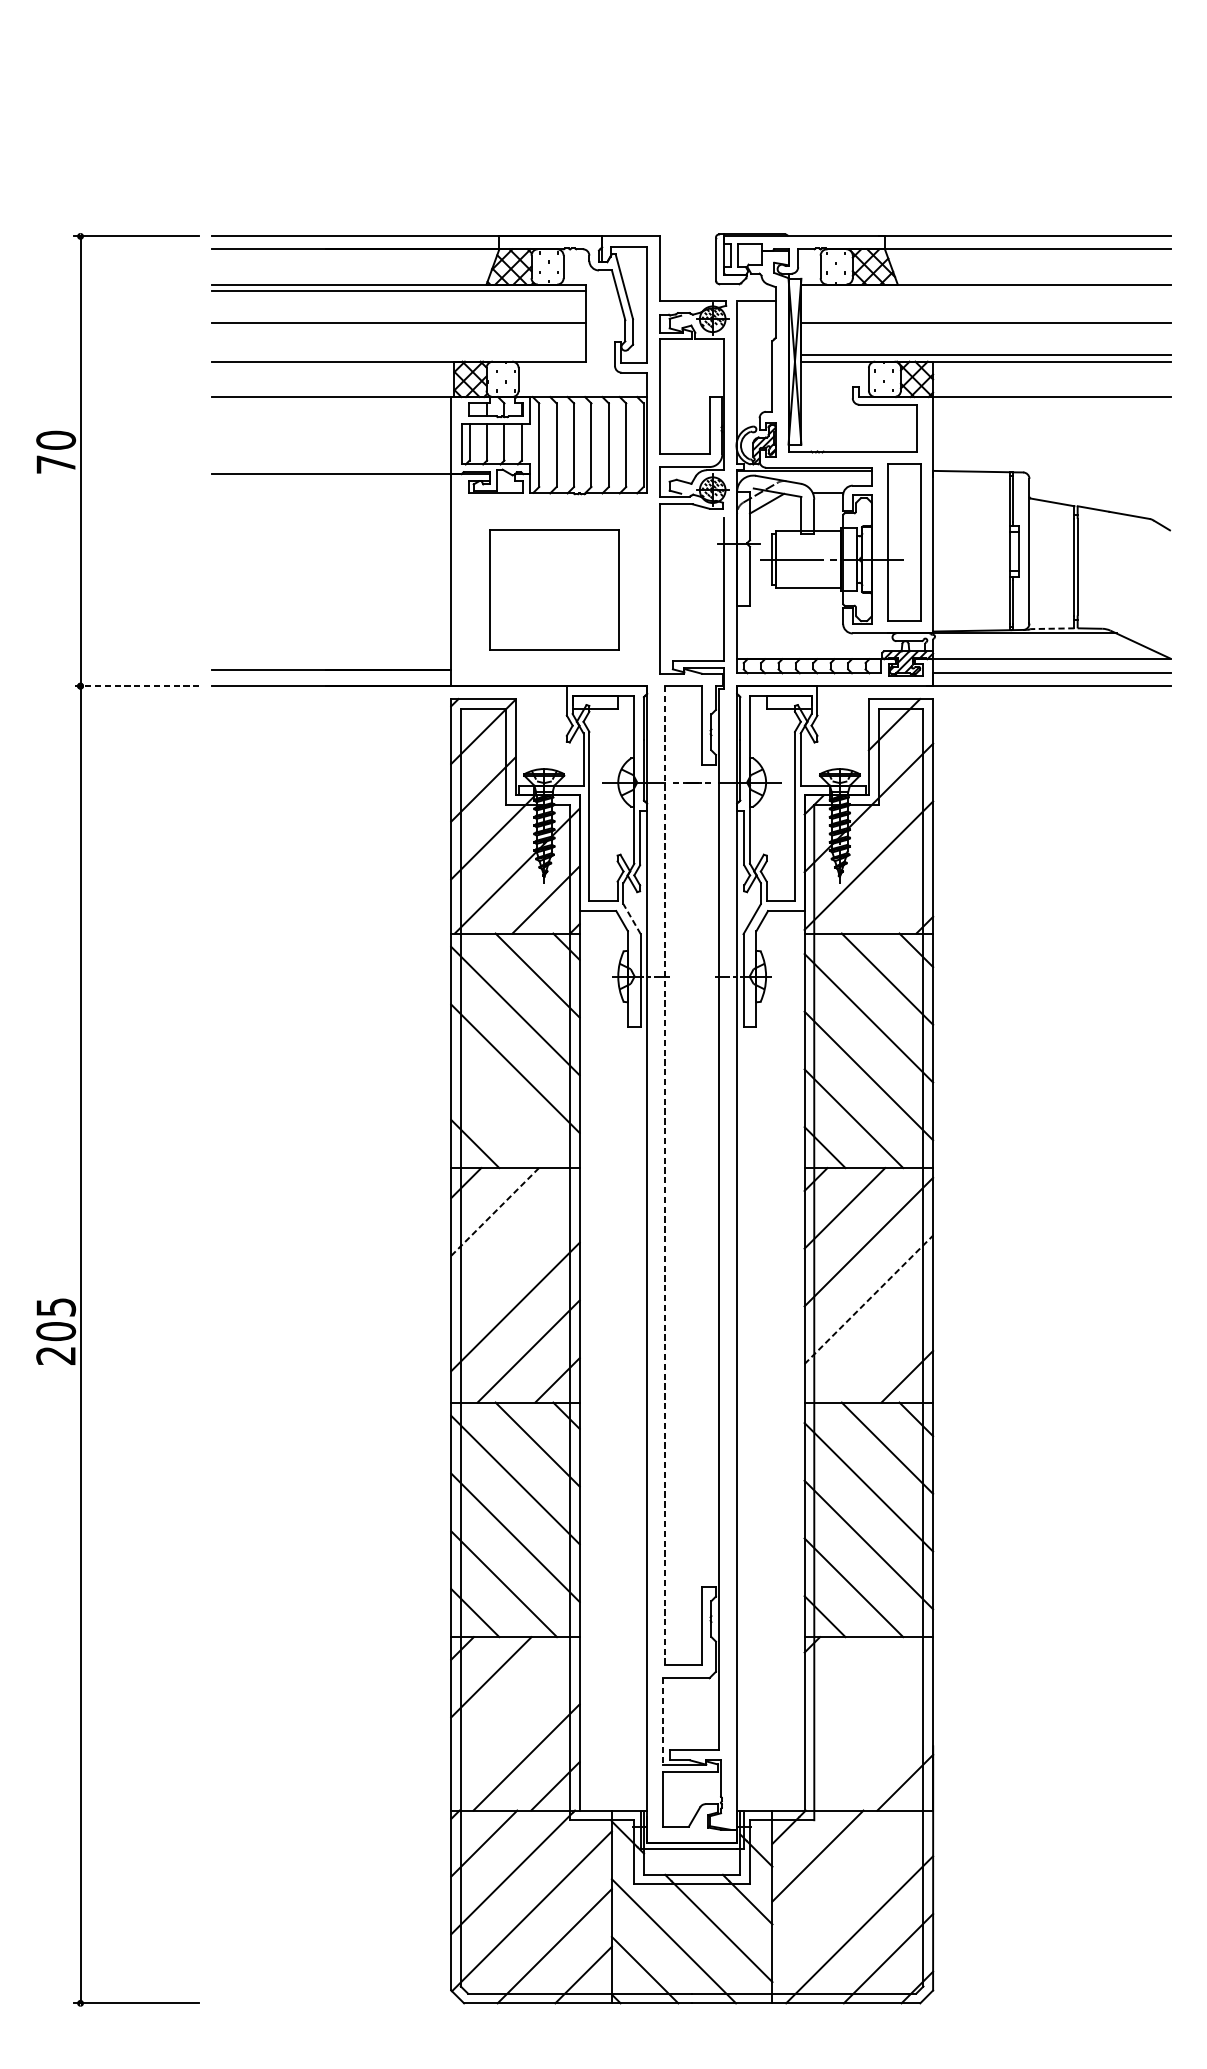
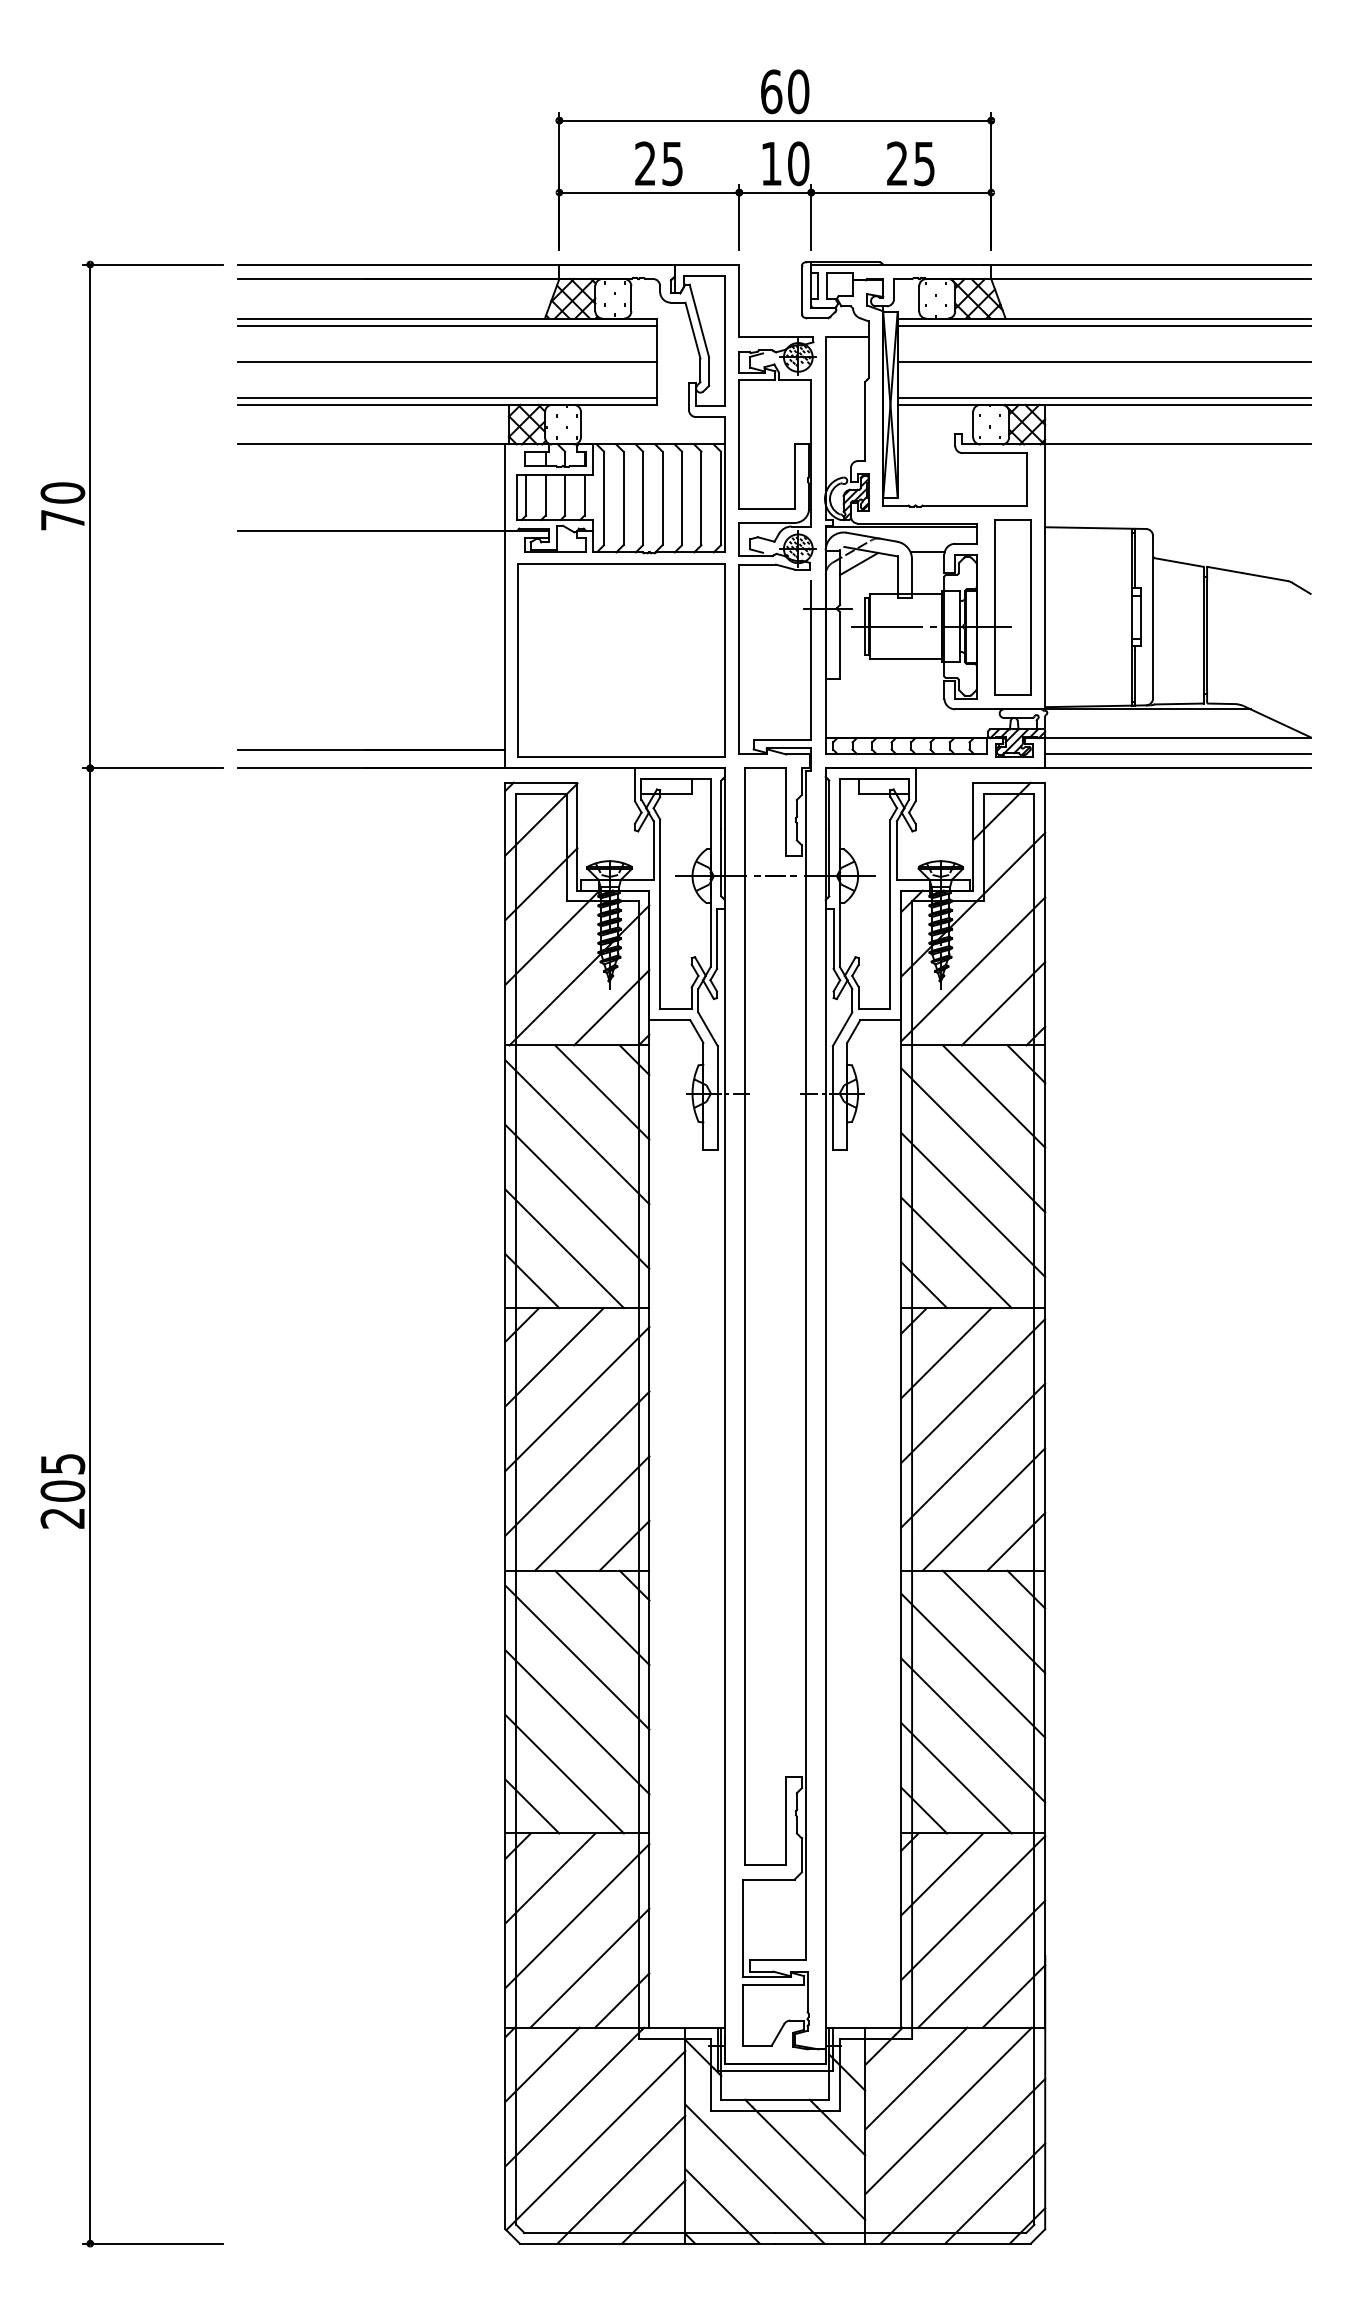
part: (691, 142) -> (774, 159), added
line: (986, 290) -> (1104, 325), added
line: (398, 355) -> (446, 397), added
part: (554, 589) -> (621, 660), size x1.43
line: (1052, 629) -> (1178, 704), dashed -> solid
line: (136, 686) -> (152, 768), dashed -> solid
line: (895, 896) -> (1003, 1003), added
line: (631, 918) -> (707, 1028), dashed -> solid
line: (503, 1114) -> (564, 1248), added
line: (665, 1176) -> (745, 1317), dashed -> solid
line: (495, 1212) -> (554, 1357), dashed -> solid
line: (515, 1249) -> (577, 1399), added
line: (869, 1299) -> (973, 1455), dashed -> solid
line: (878, 1347) -> (983, 1509), added
line: (841, 1673) -> (942, 1874), added
line: (869, 1704) -> (973, 1908), added
line: (515, 1711) -> (577, 1916), added
line: (662, 1721) -> (742, 1928), dashed -> solid
line: (876, 1753) -> (981, 1963), added
line: (846, 1884) -> (948, 2110), added

